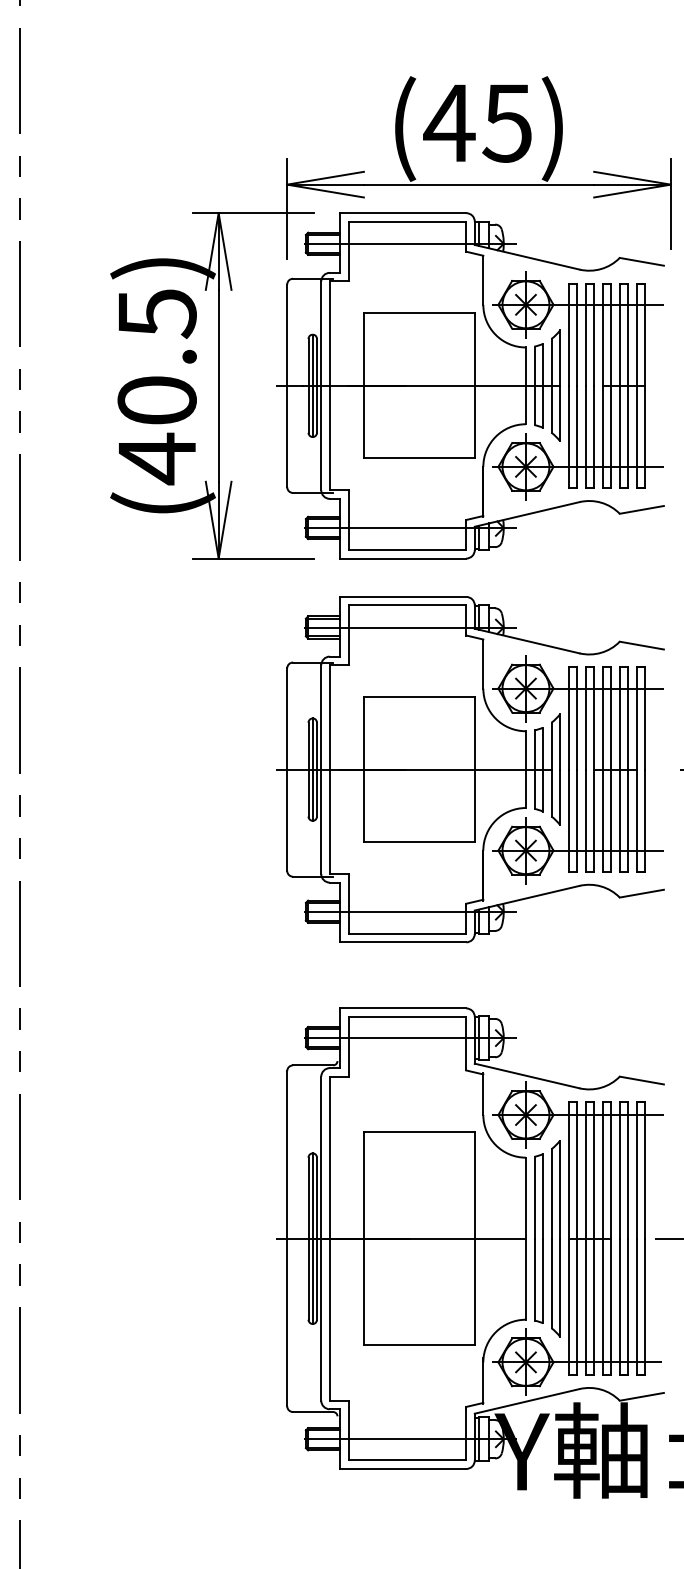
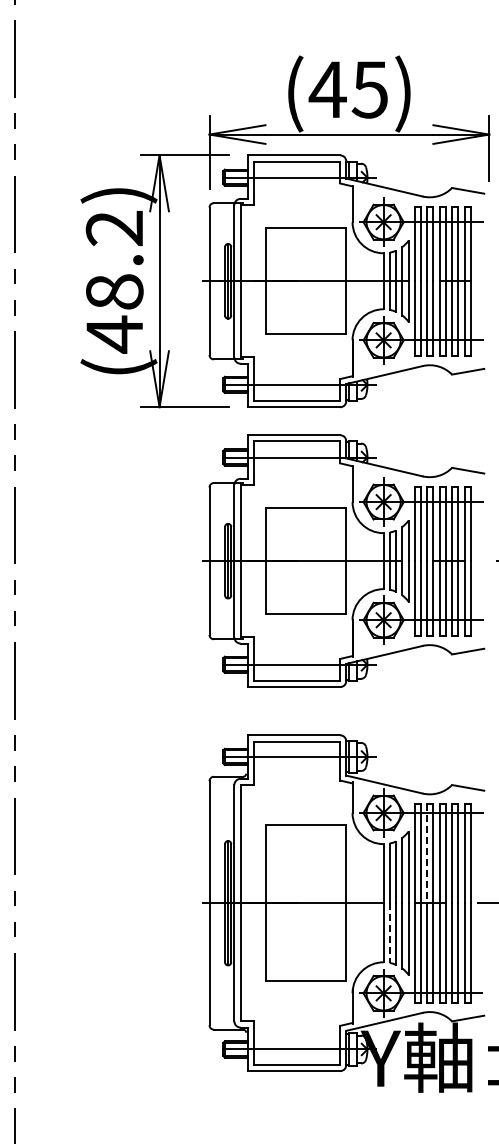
text: (156, 357) -> (114, 260), (40.5) -> (48.2)
line: (586, 1170) -> (427, 853), solid -> dashed
line: (533, 1280) -> (389, 933), solid -> dashed

